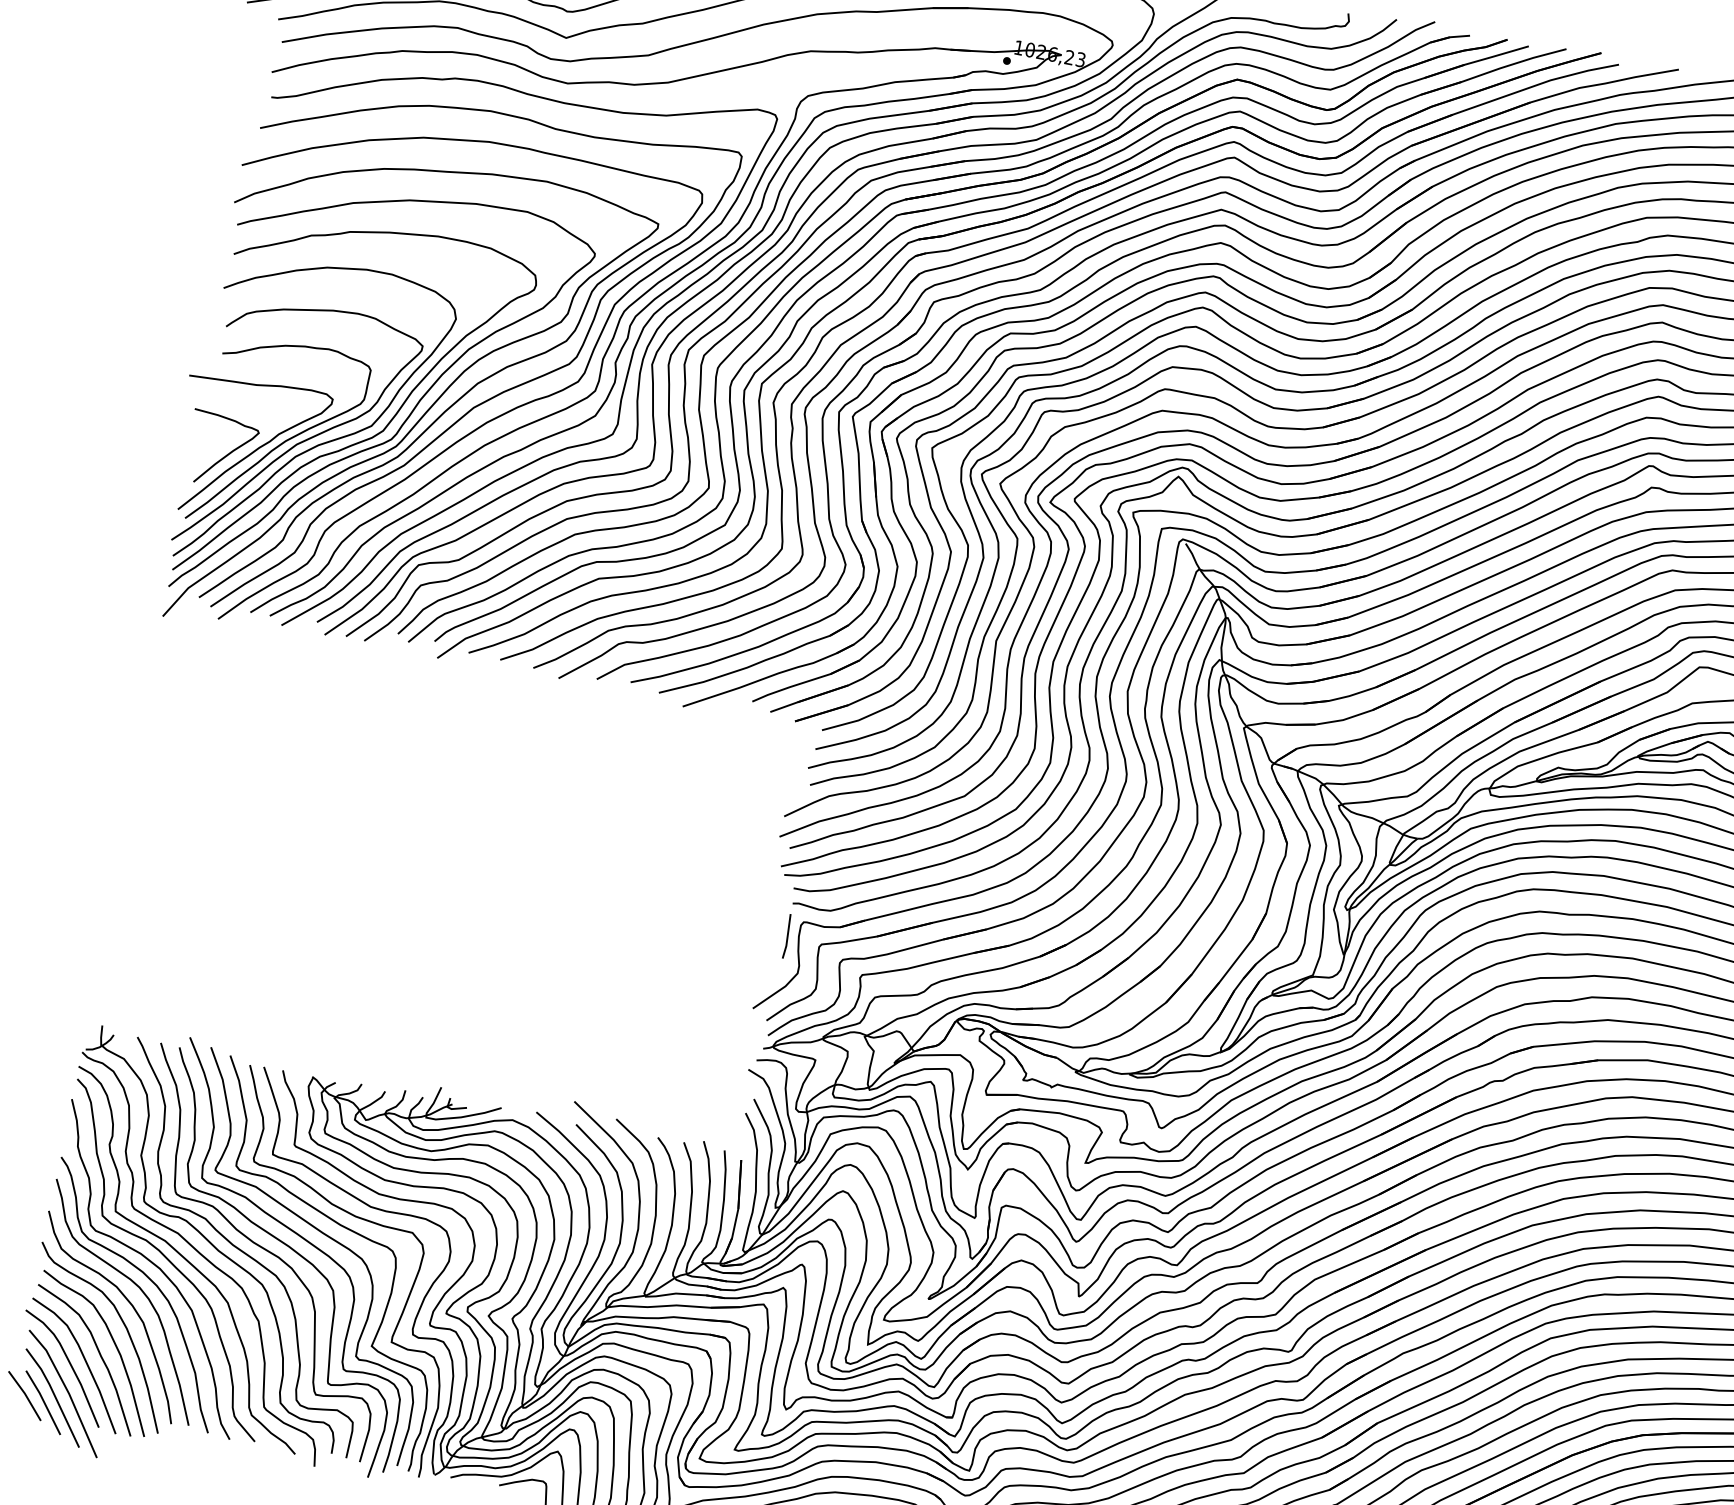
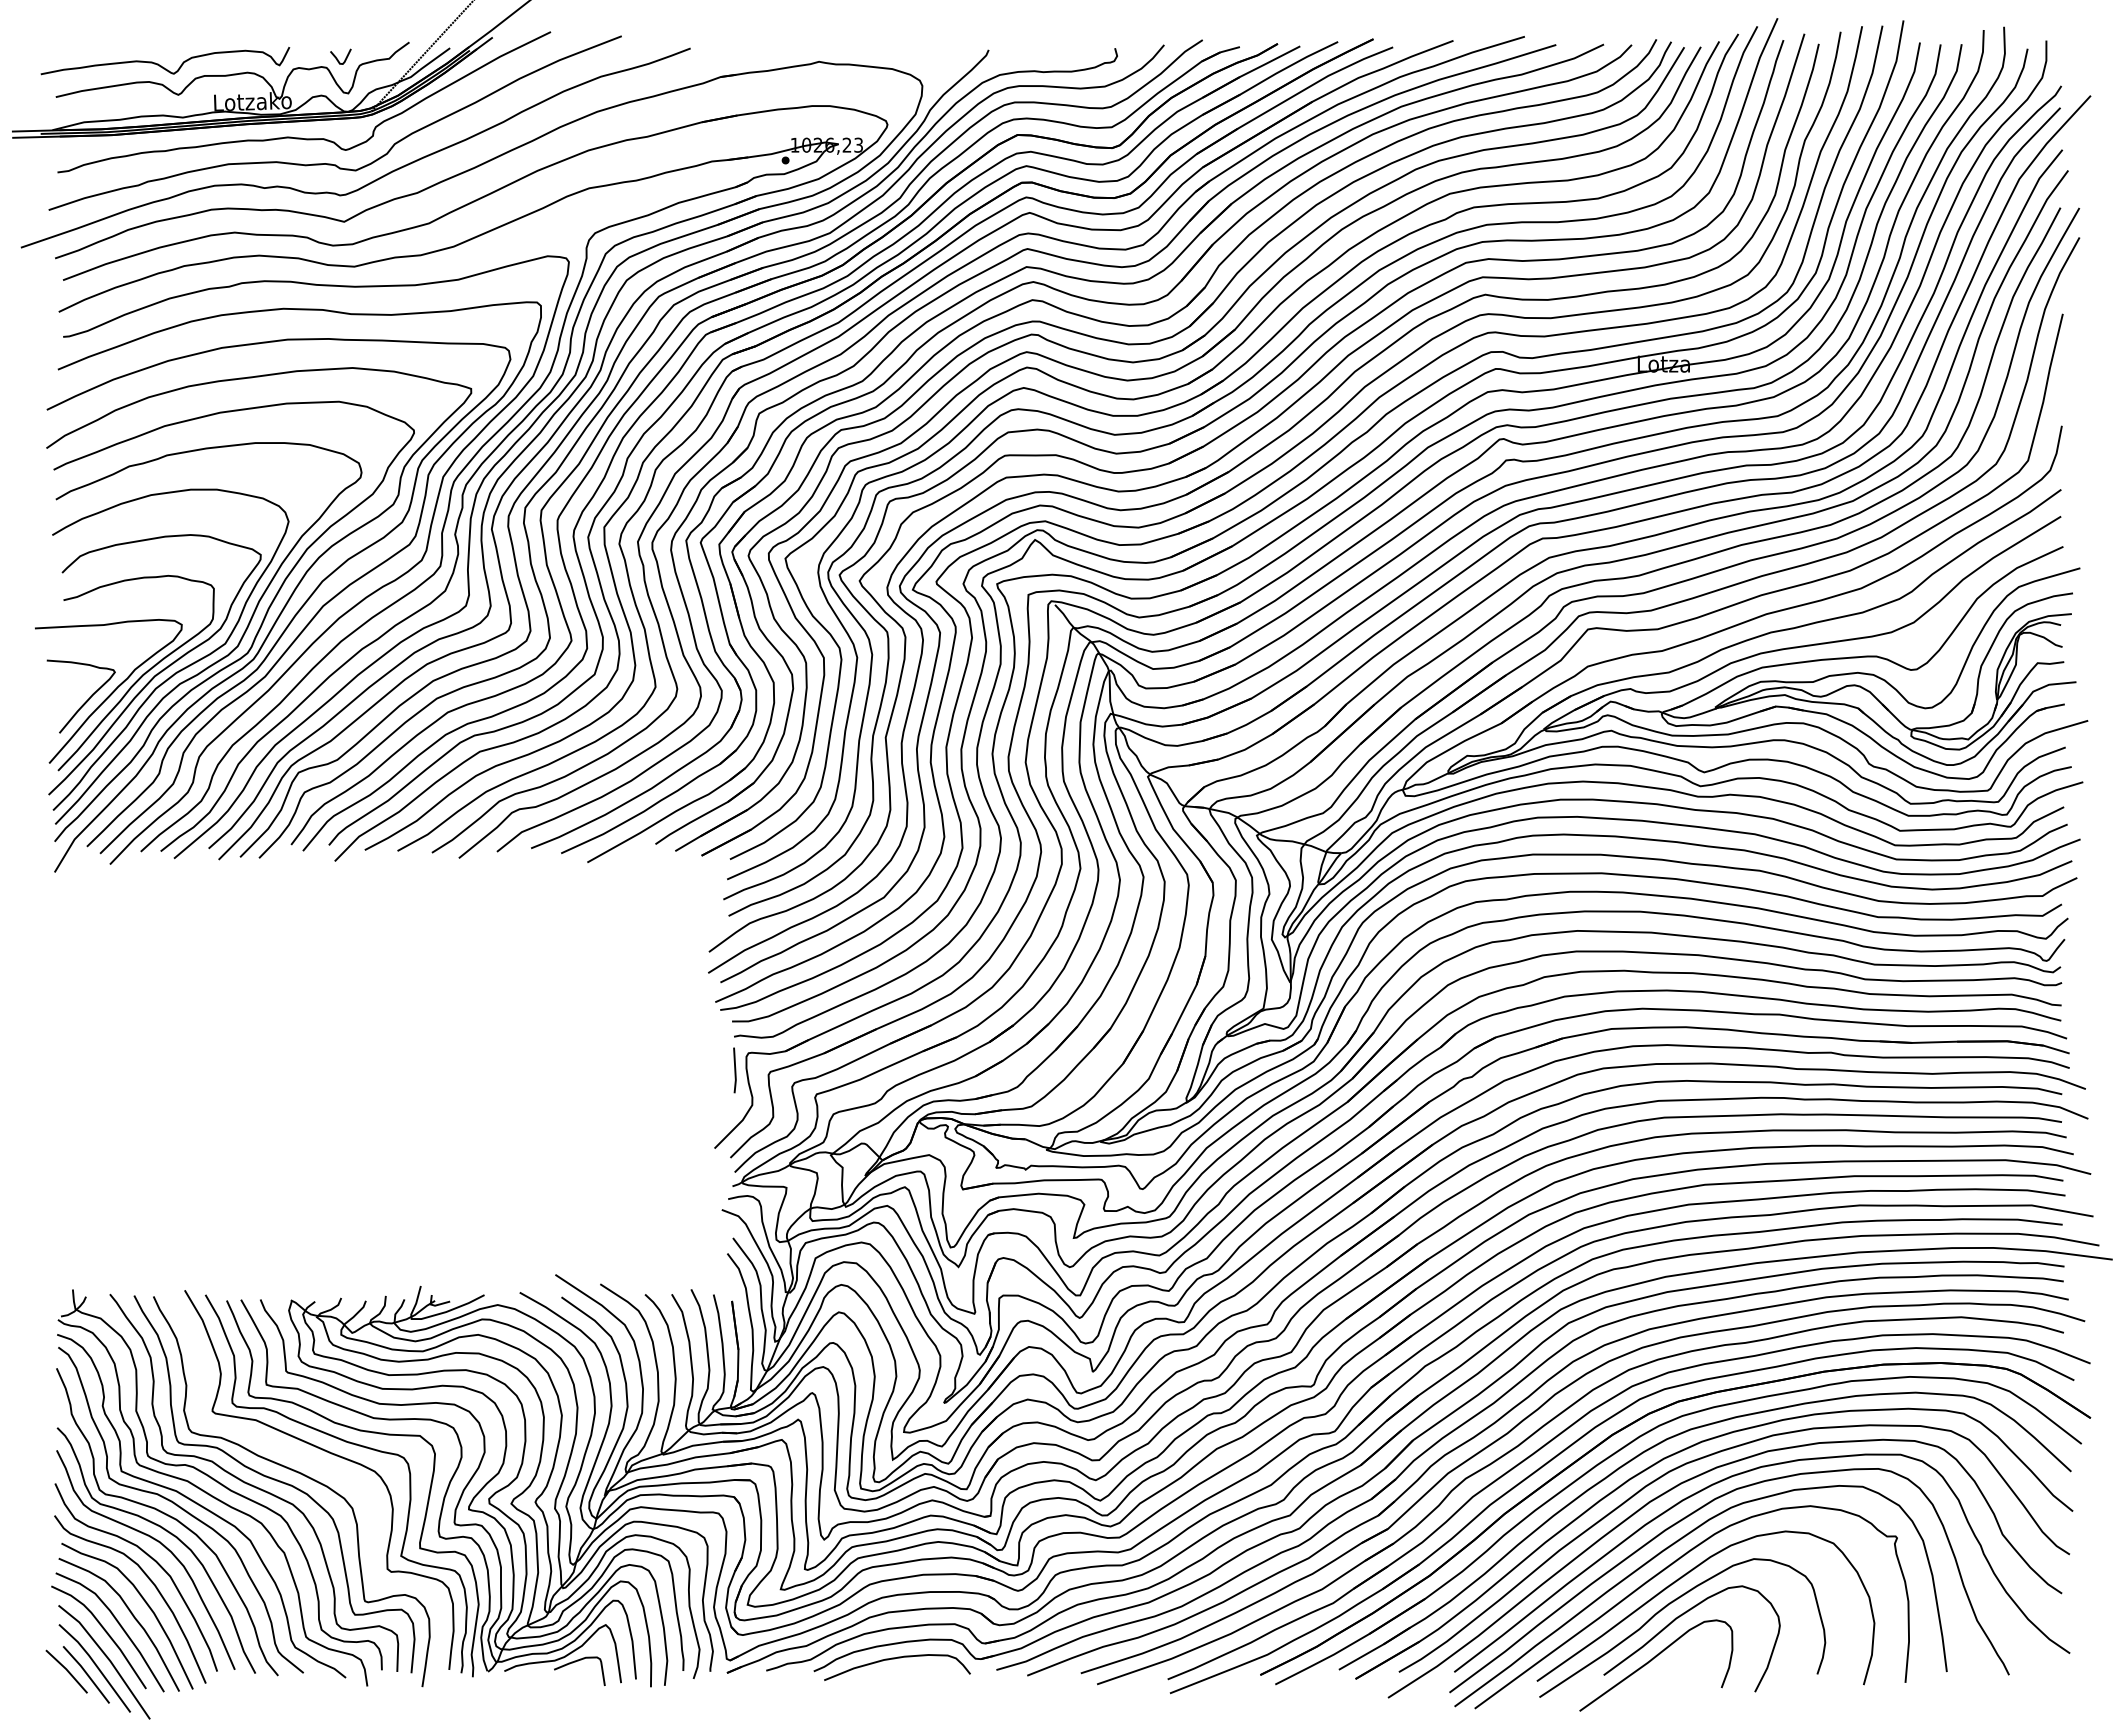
part: (301, 1238) -> (310, 1462), removed

